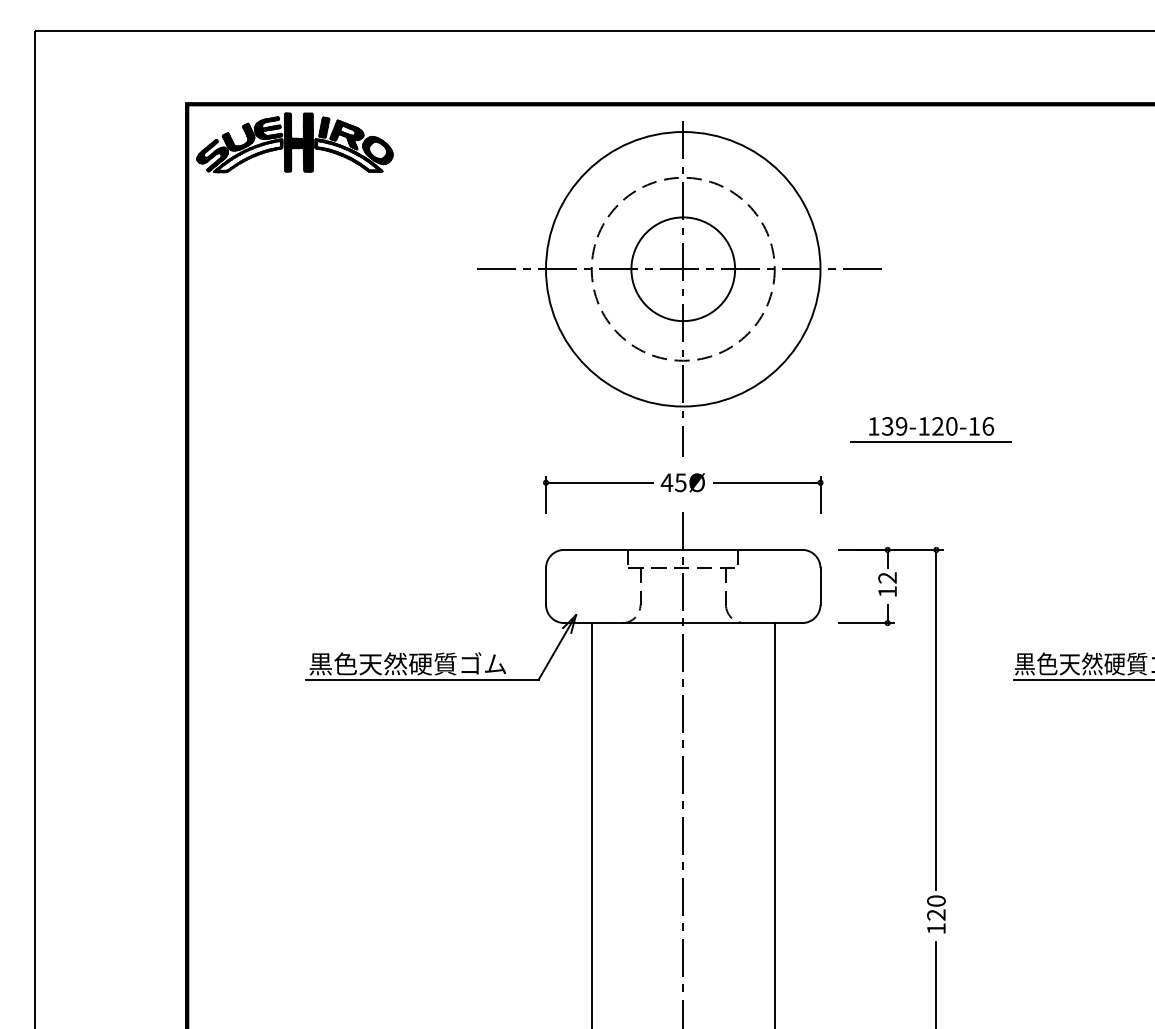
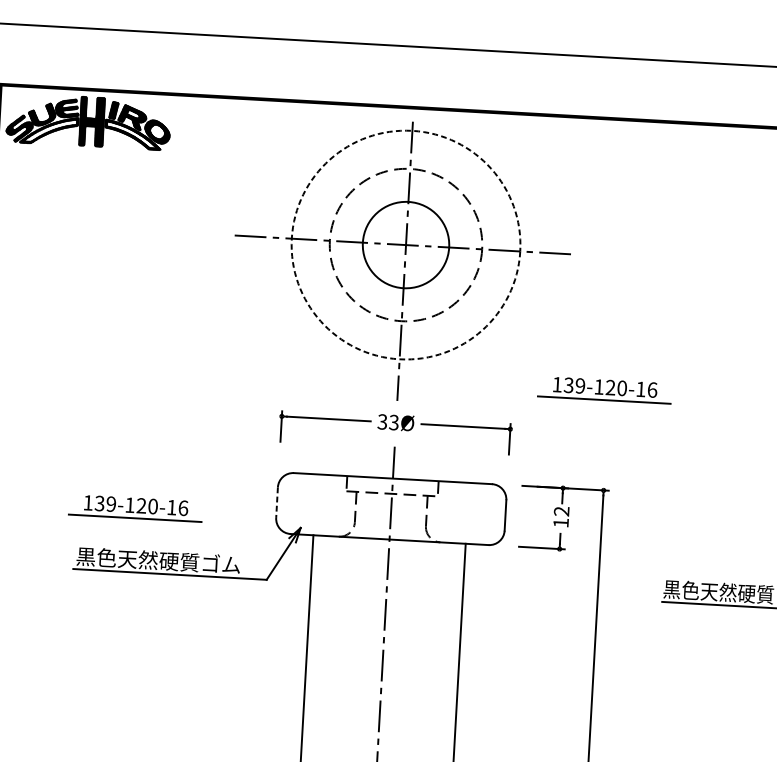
circle: (683, 269) -> (406, 245), solid -> dashed
text: (673, 482) -> (387, 422), 45Ø -> 33Ø
line: (546, 586) -> (277, 502), solid -> dashed
part: (376, 602) -> (135, 508), added

